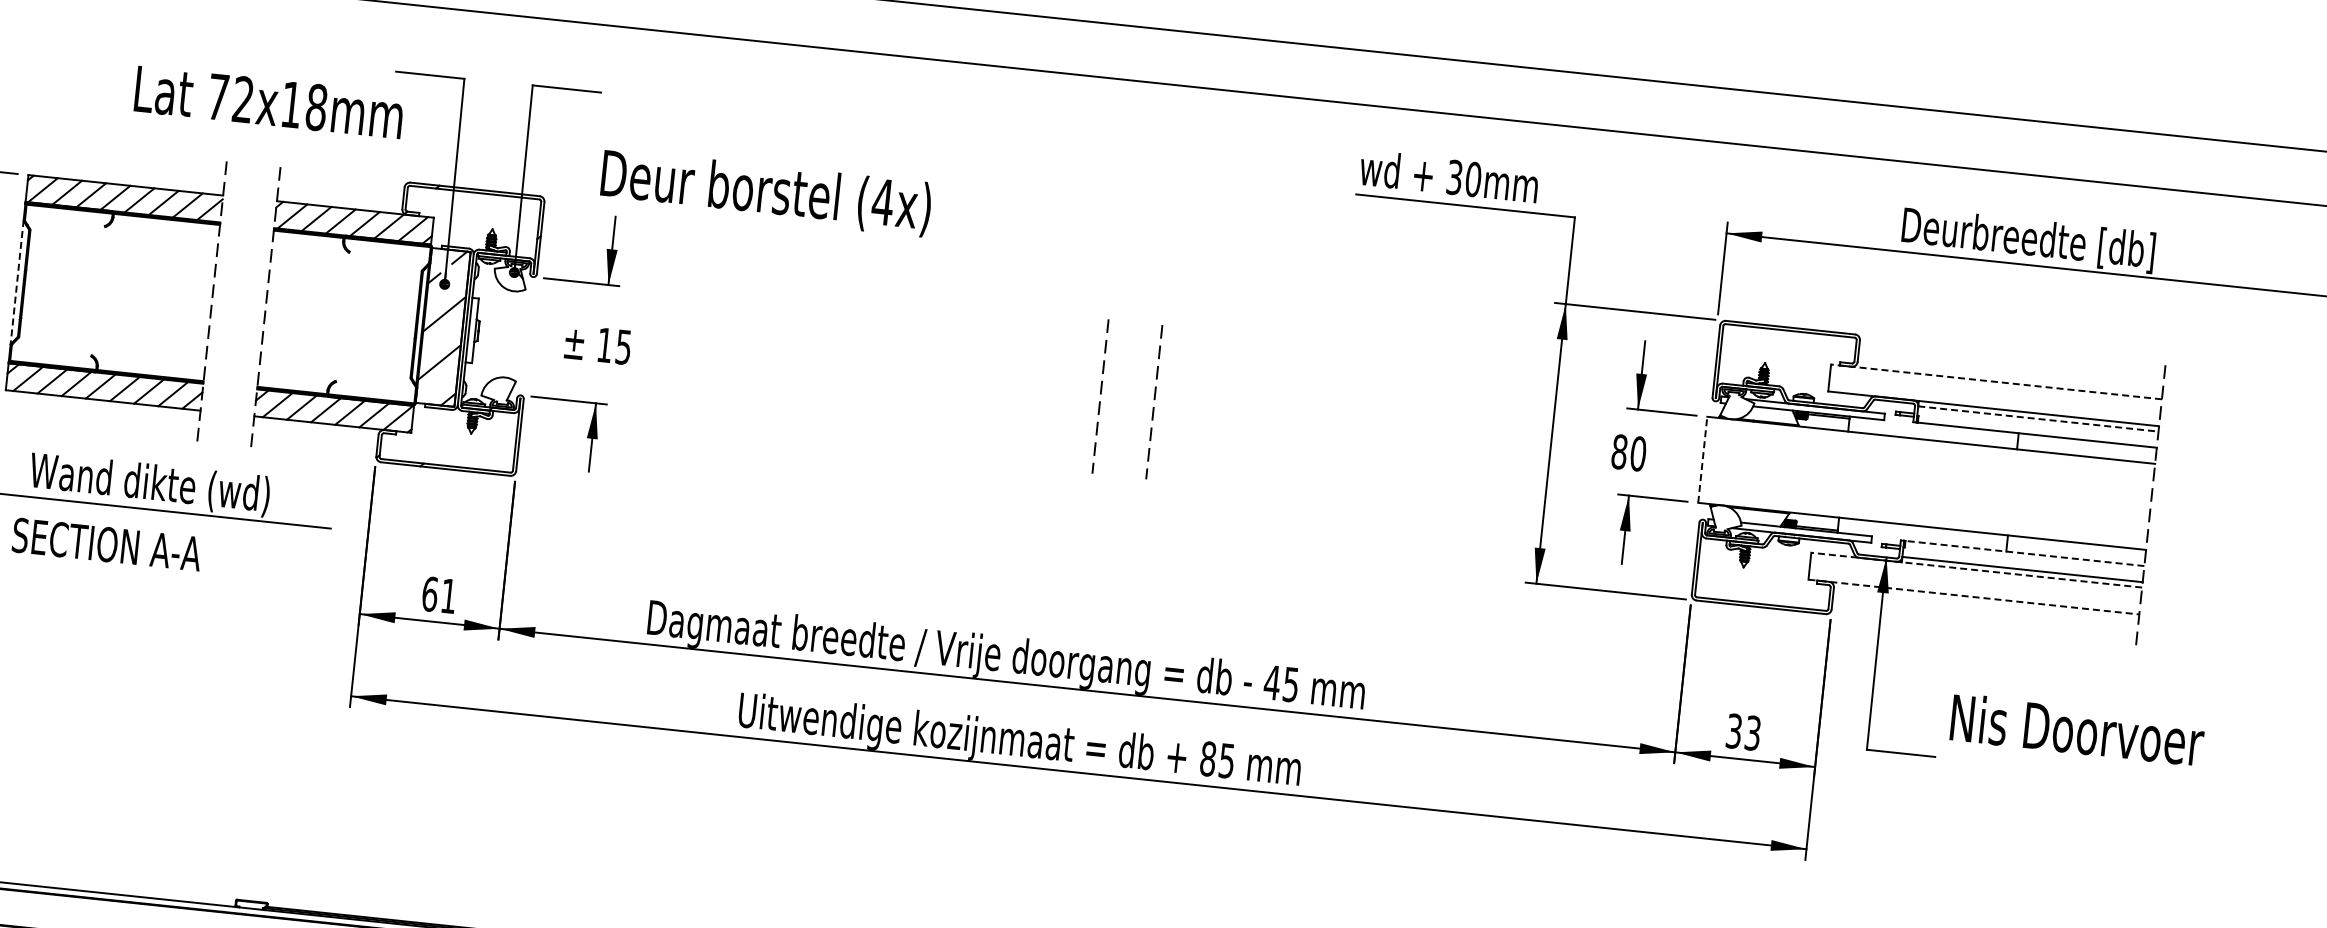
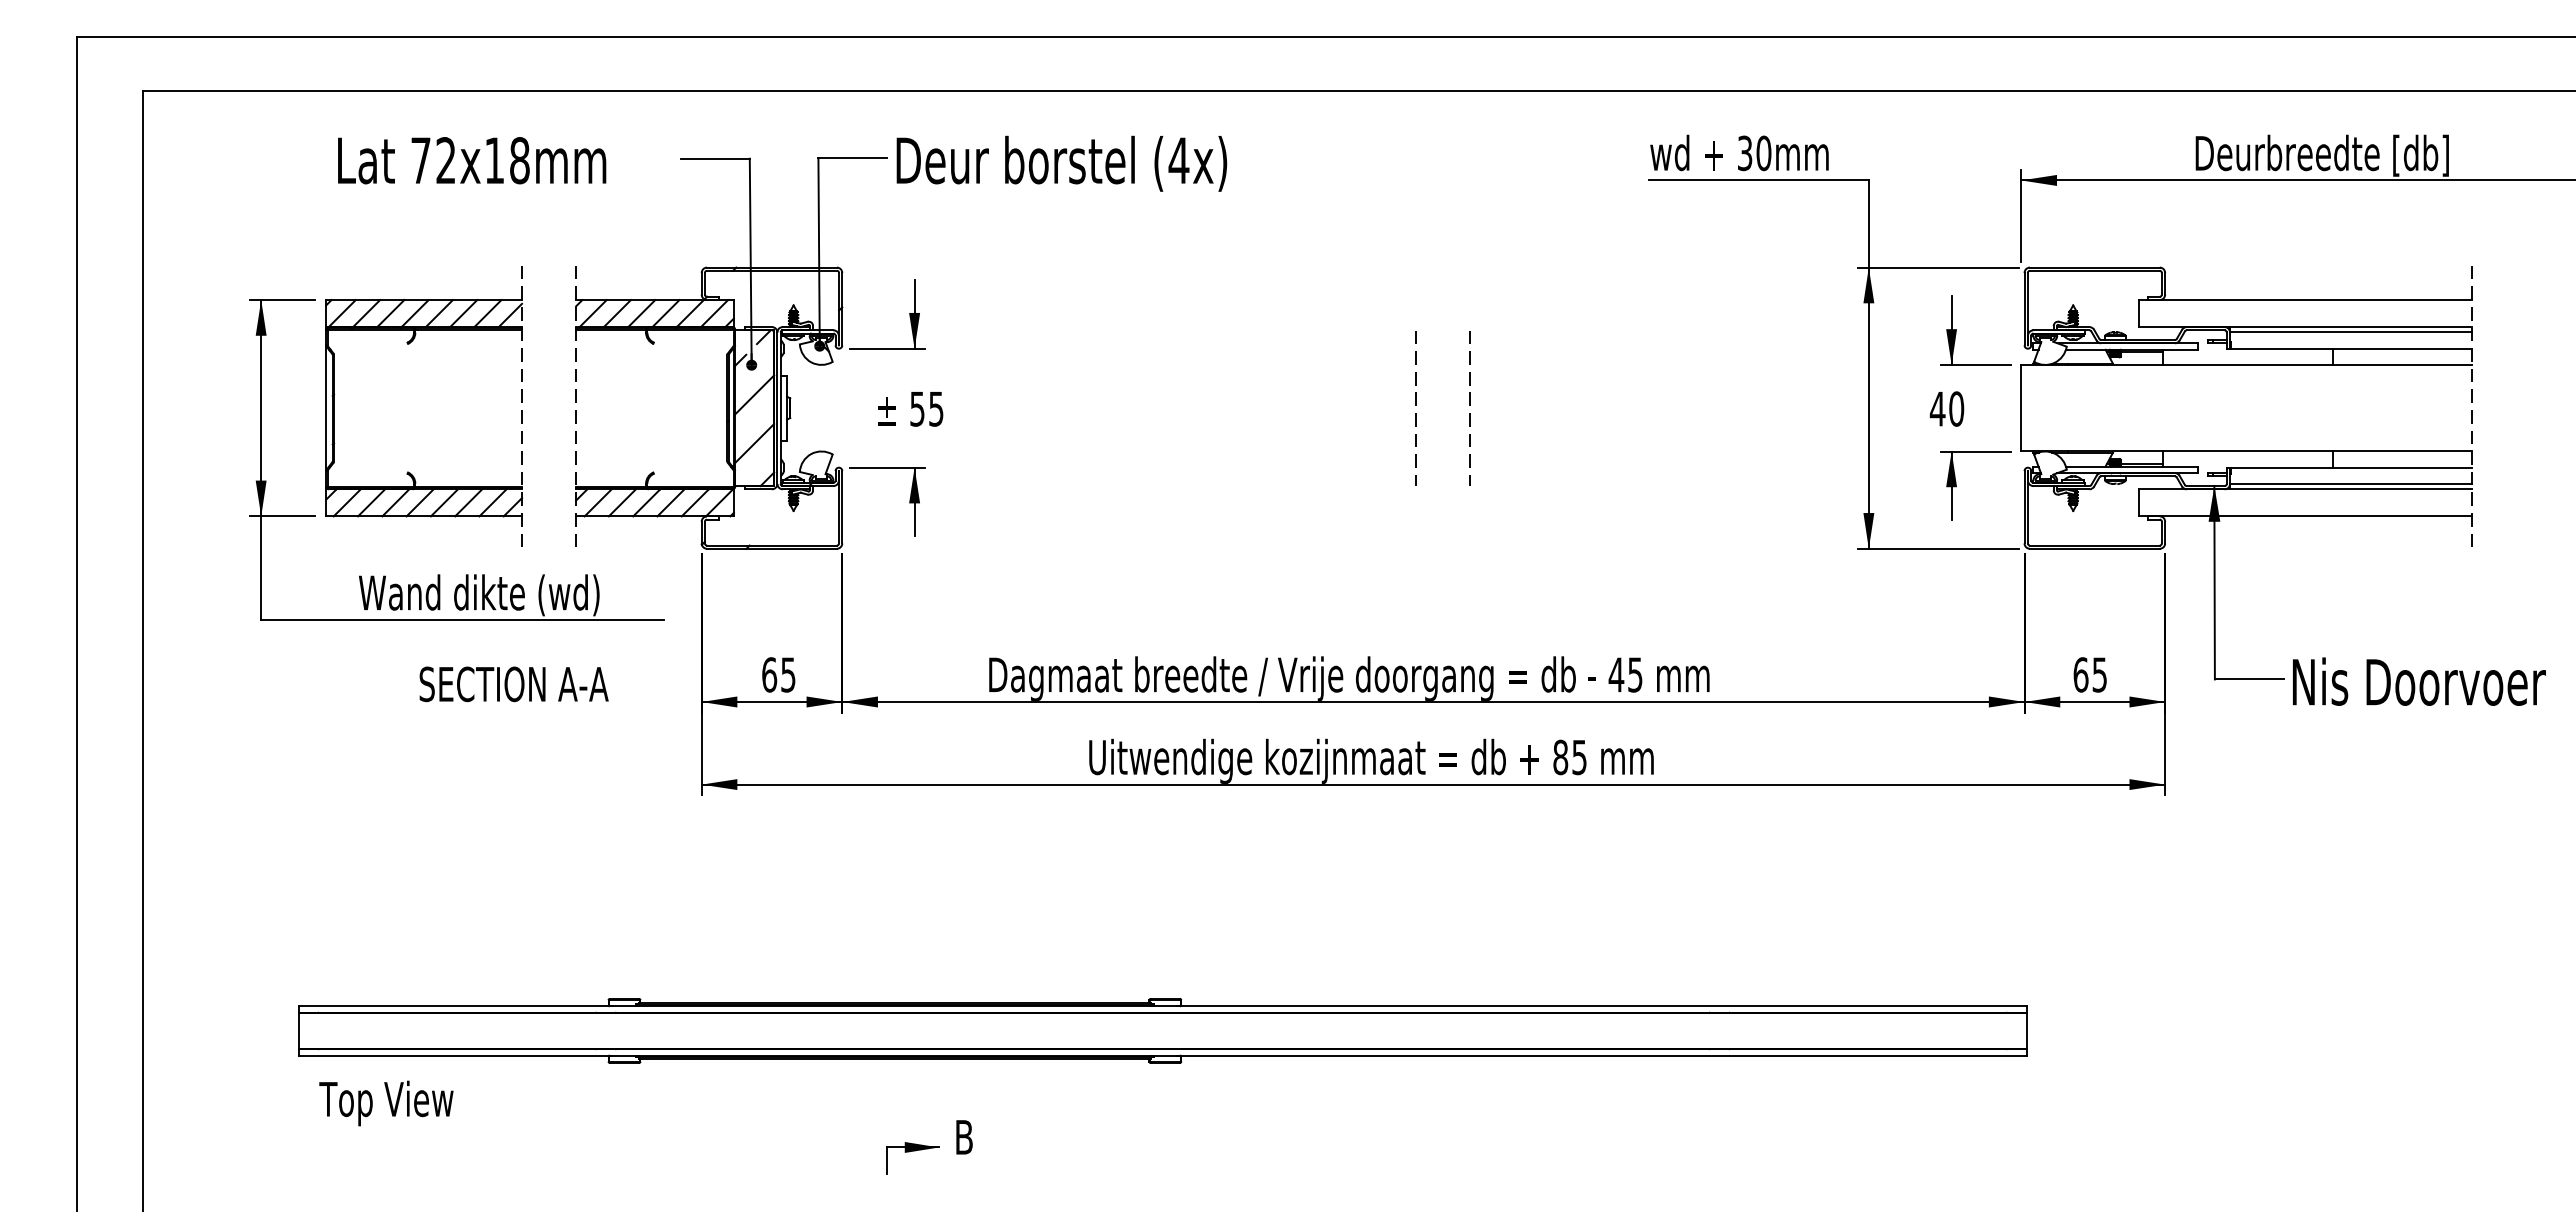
text: (269, 102) -> (472, 160), moved
text: (765, 192) -> (1061, 163), moved
line: (17, 282) -> (326, 408), dashed -> solid
text: (604, 345) -> (917, 409), 15 -> 55
line: (1995, 382) -> (2304, 300), dashed -> solid
line: (2038, 418) -> (2350, 332), dashed -> solid
text: (1619, 451) -> (1937, 408), 80 -> 40
line: (1703, 459) -> (2021, 407), dashed -> solid
text: (106, 544) -> (513, 684), moved
line: (2024, 553) -> (2351, 467), dashed -> solid
line: (1975, 570) -> (2304, 489), dashed -> solid
text: (449, 595) -> (788, 674), 61 -> 65
line: (1974, 597) -> (2305, 516), dashed -> solid
text: (2077, 729) -> (2419, 681), moved
text: (1742, 731) -> (2089, 674), 33 -> 65

